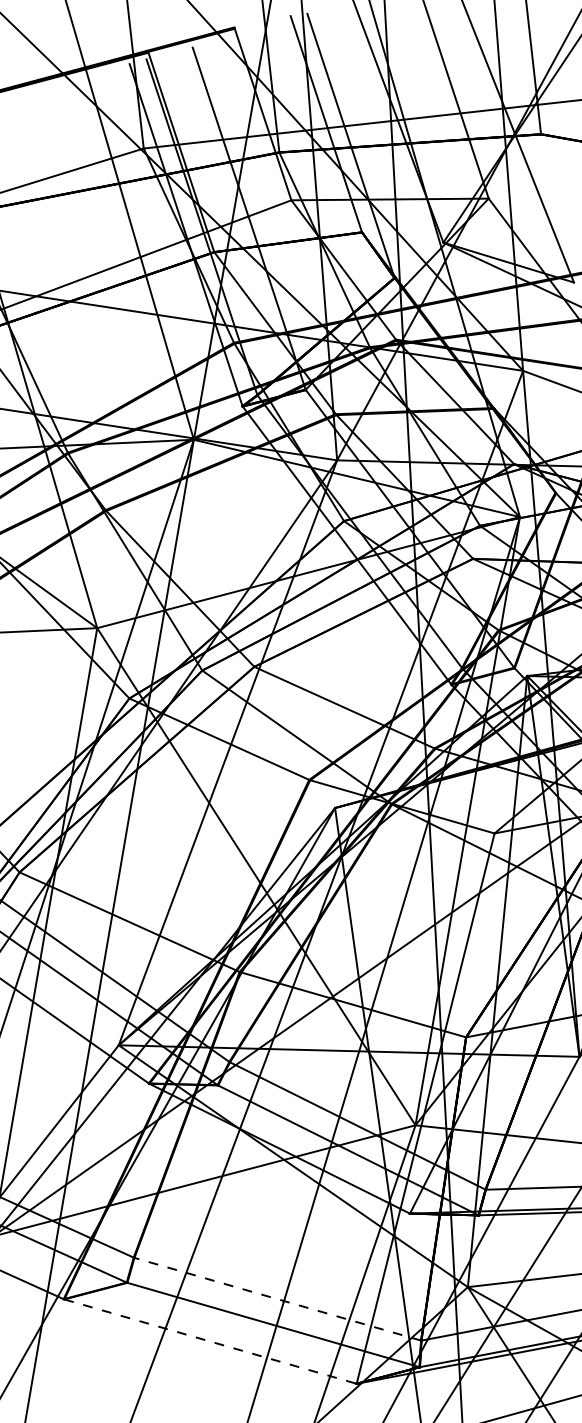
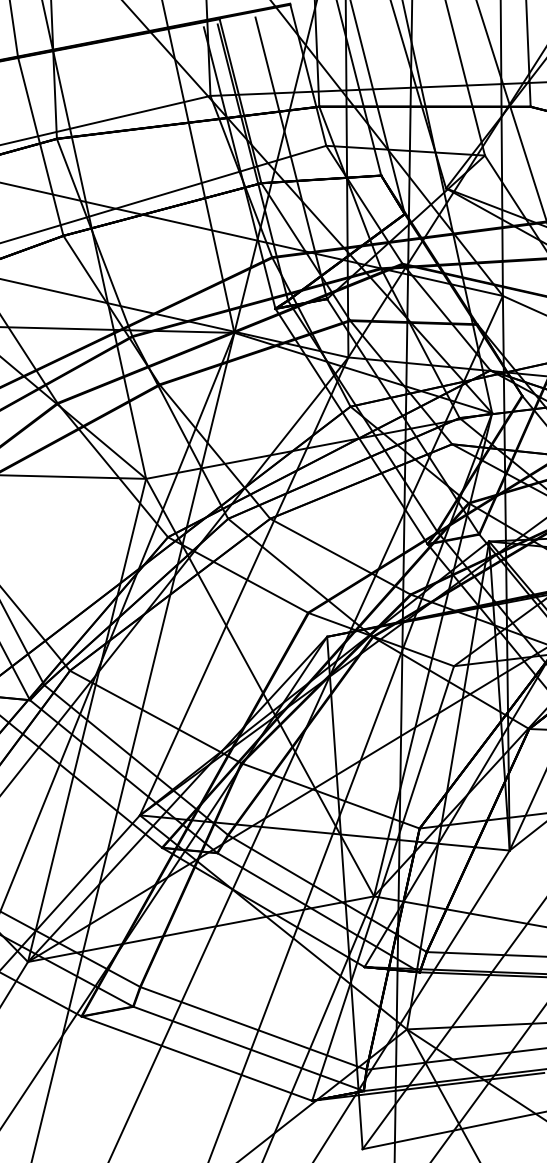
line: (277, 1299) -> (253, 1028), dashed -> solid
line: (211, 1341) -> (197, 1058), dashed -> solid

